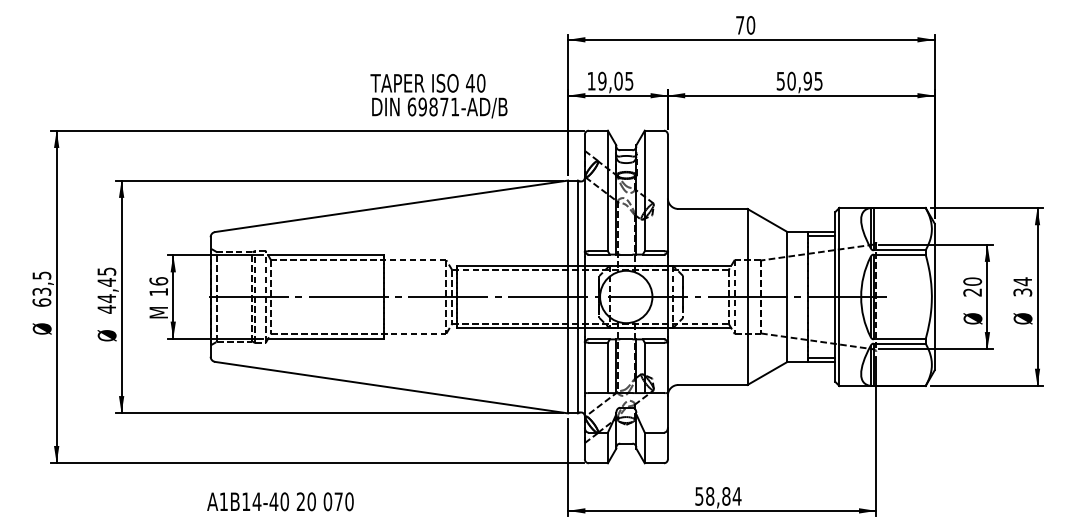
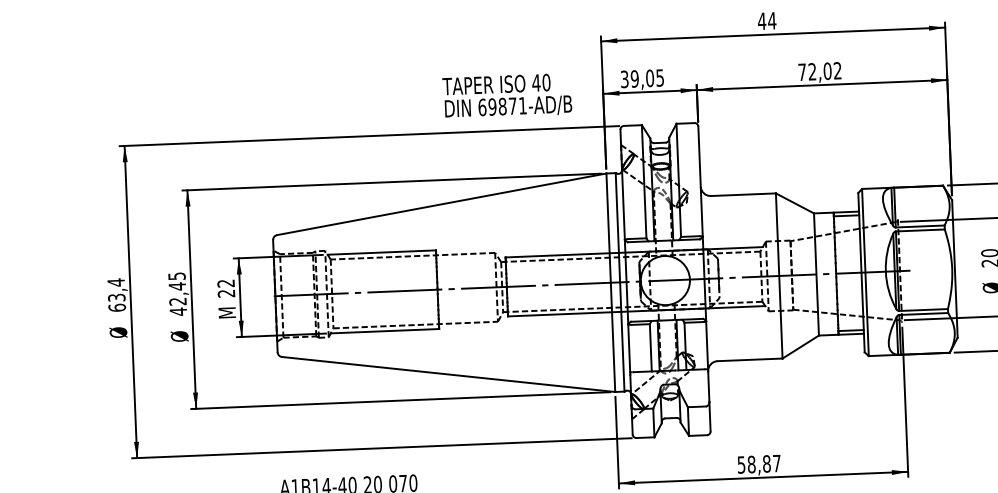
text: (745, 25) -> (767, 21), 70 -> 44
text: (591, 80) -> (624, 78), 19,05 -> 39,05
text: (799, 80) -> (819, 70), 50,95 -> 72,02
text: (438, 95) -> (506, 95), moved
text: (41, 275) -> (115, 282), 63,5 -> 63,4
text: (158, 286) -> (226, 288), 16 -> 22
text: (106, 298) -> (177, 301), 44,45 -> 42,45
text: (736, 496) -> (776, 463), 58,84 -> 58,87

